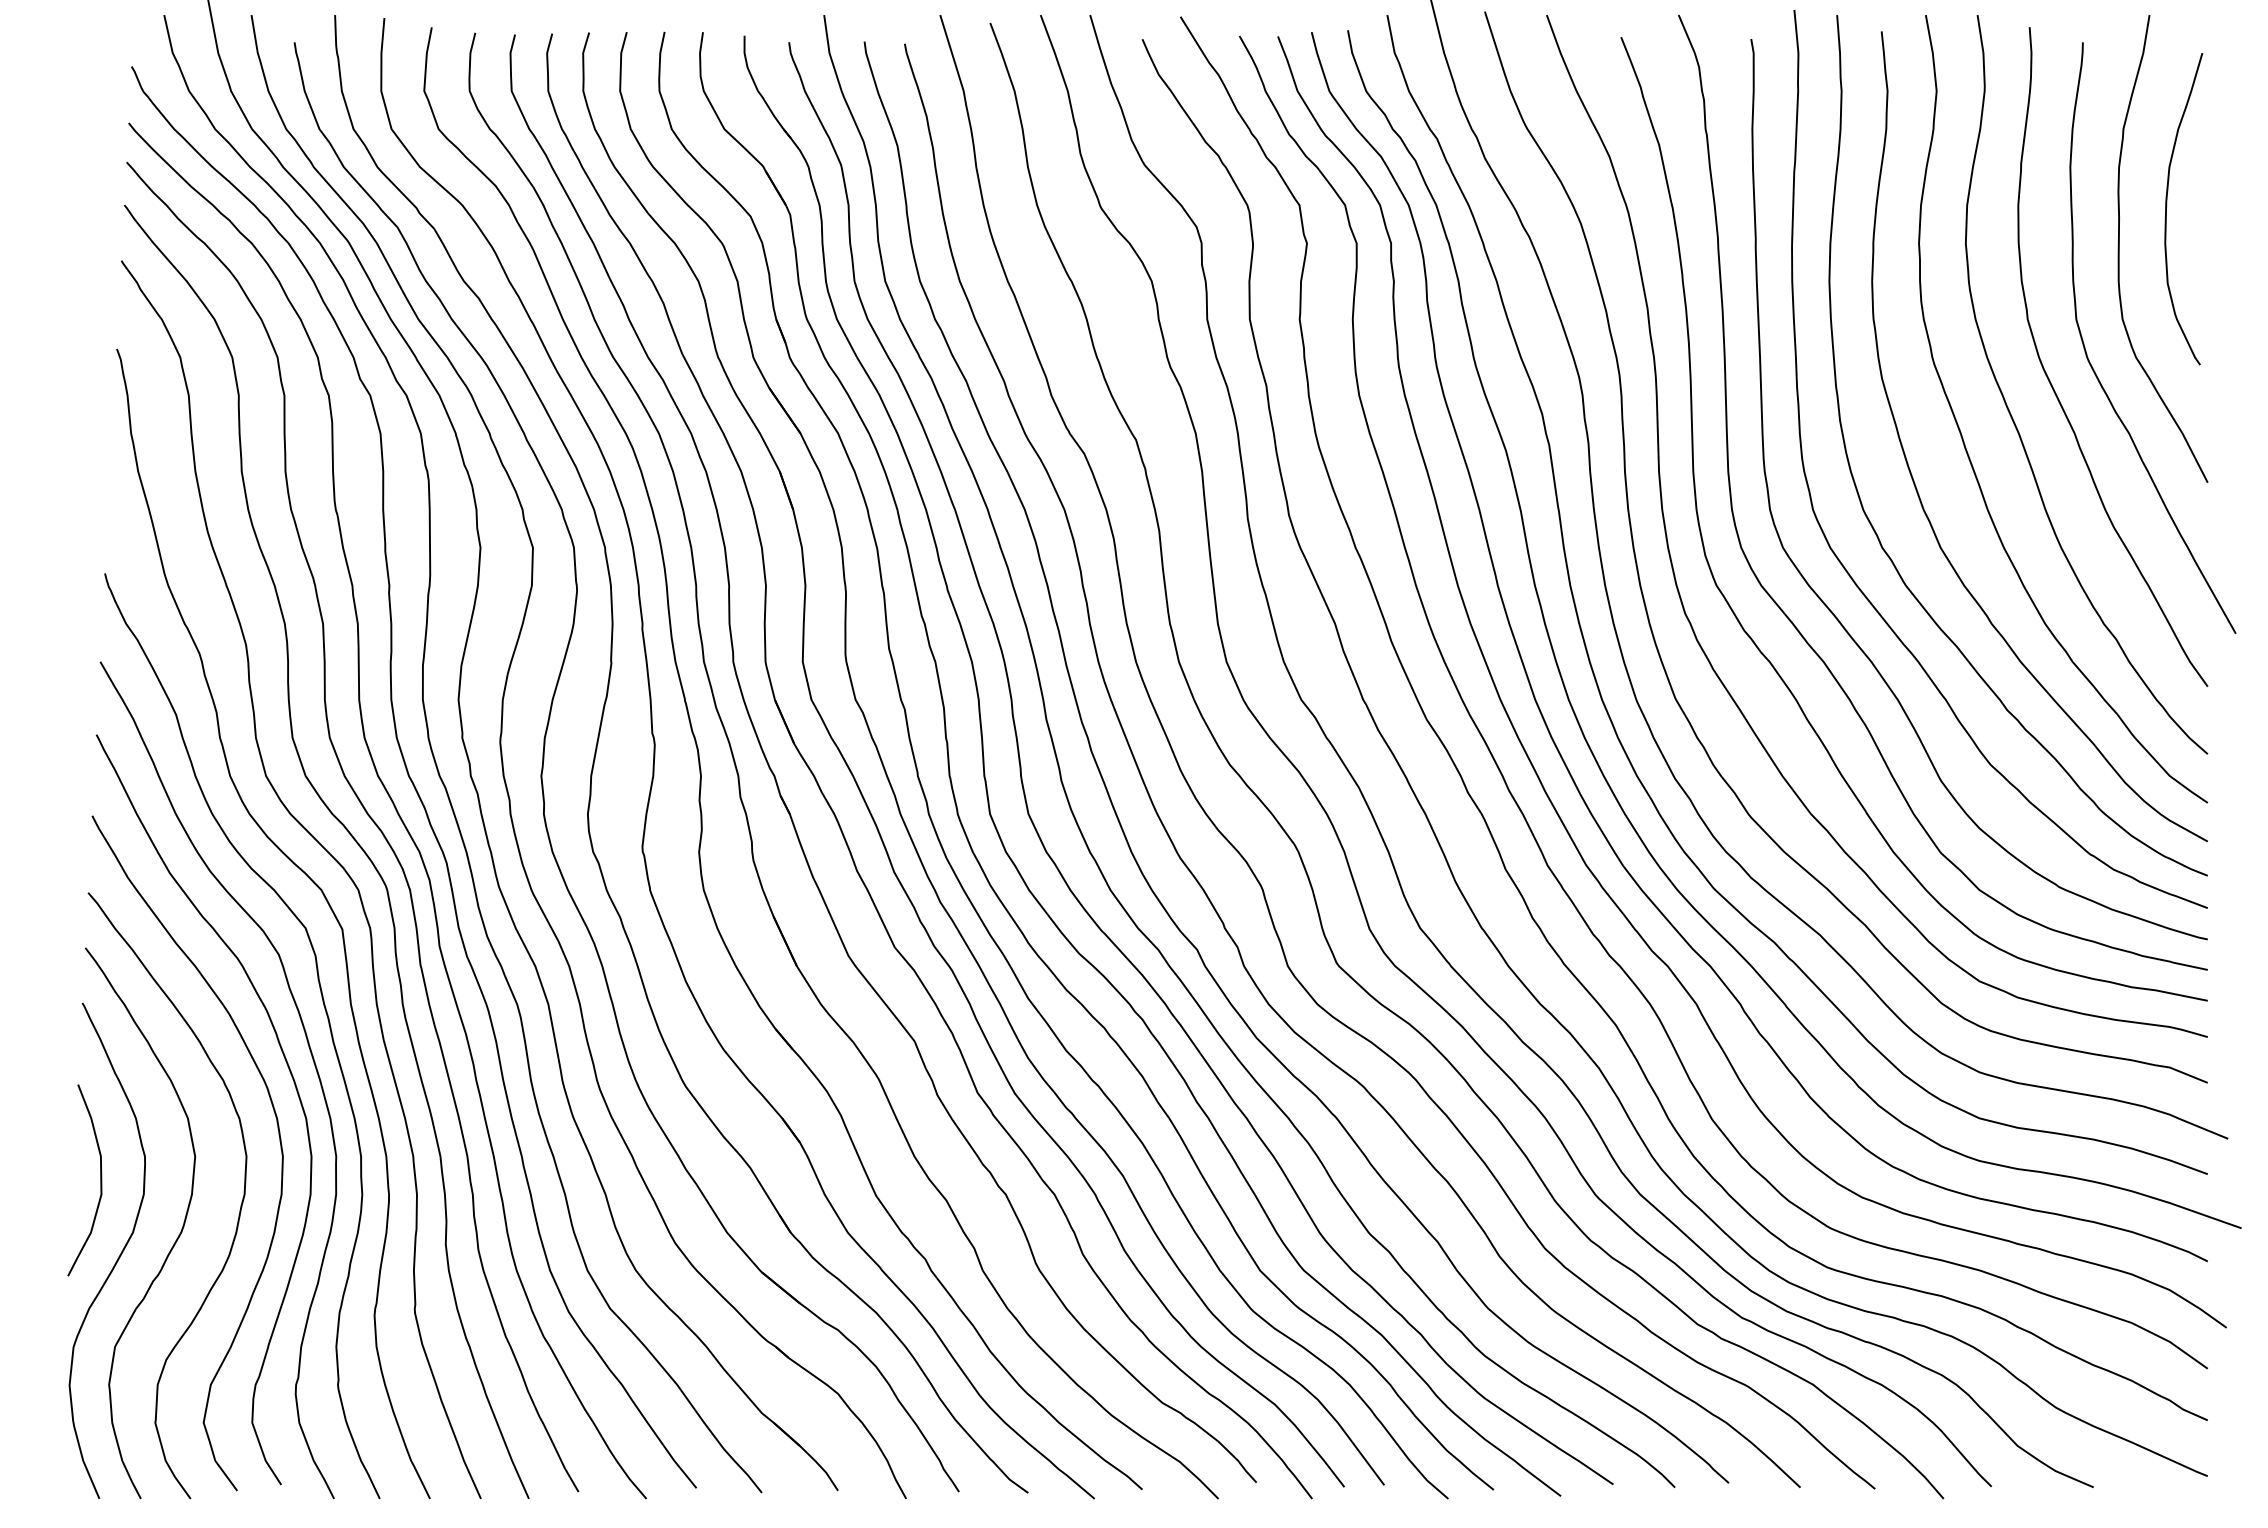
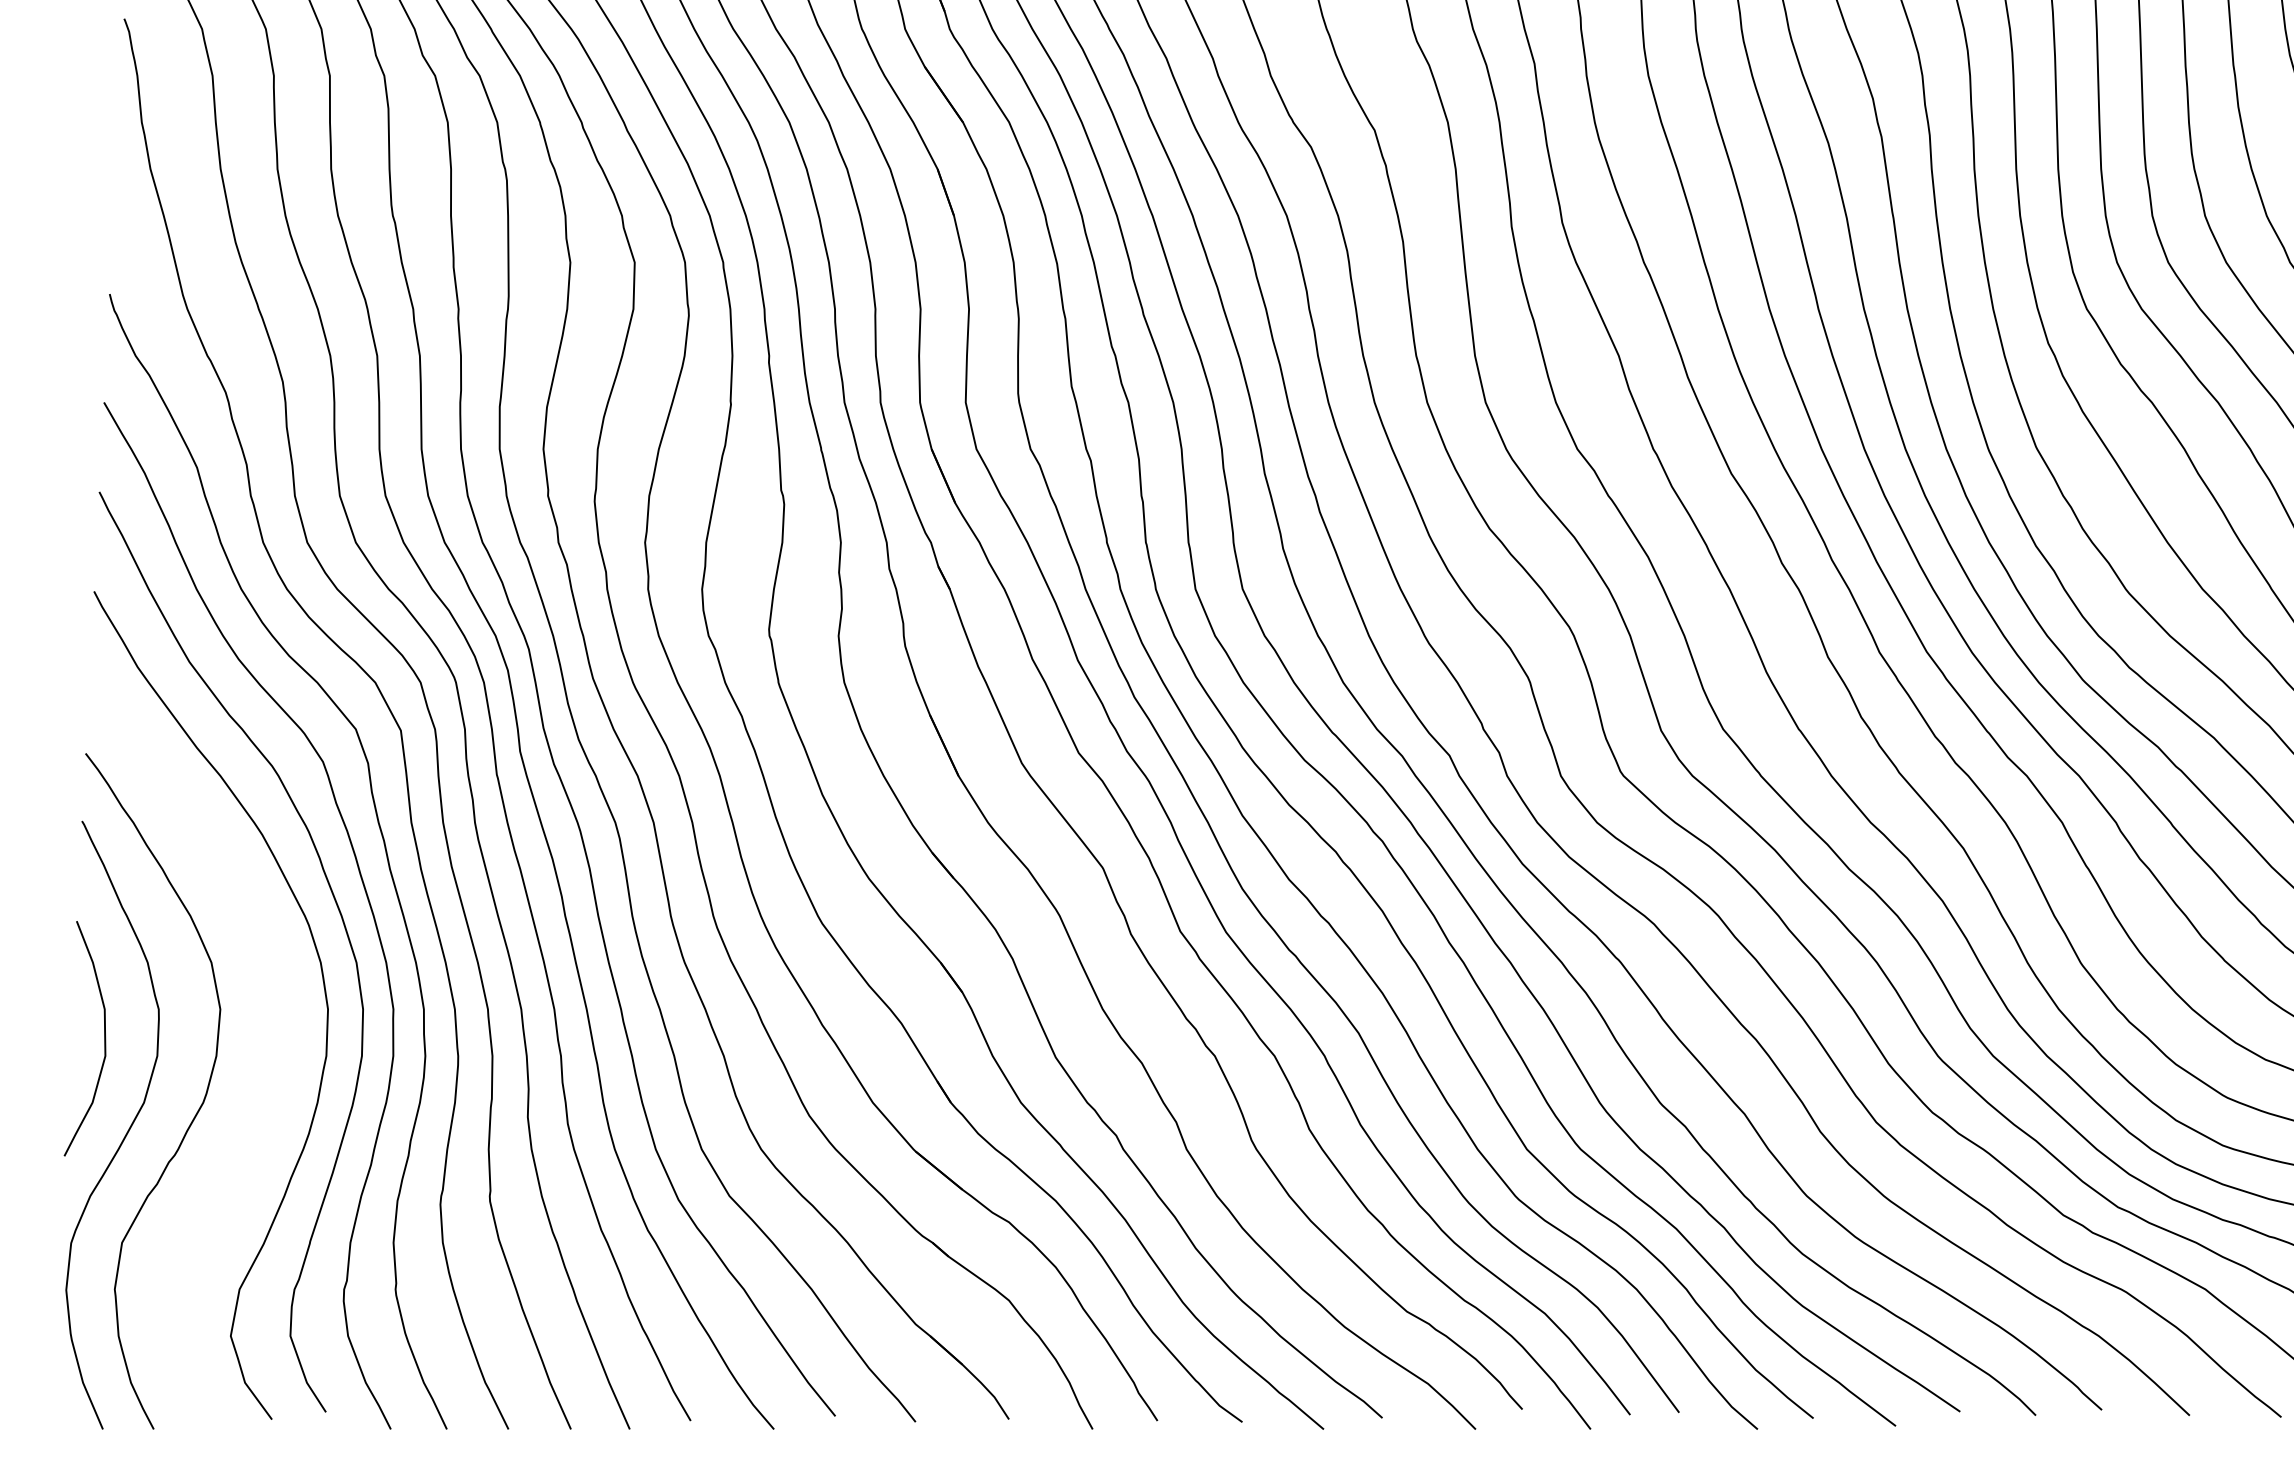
curve: (239, 1209) -> (274, 1074), removed

